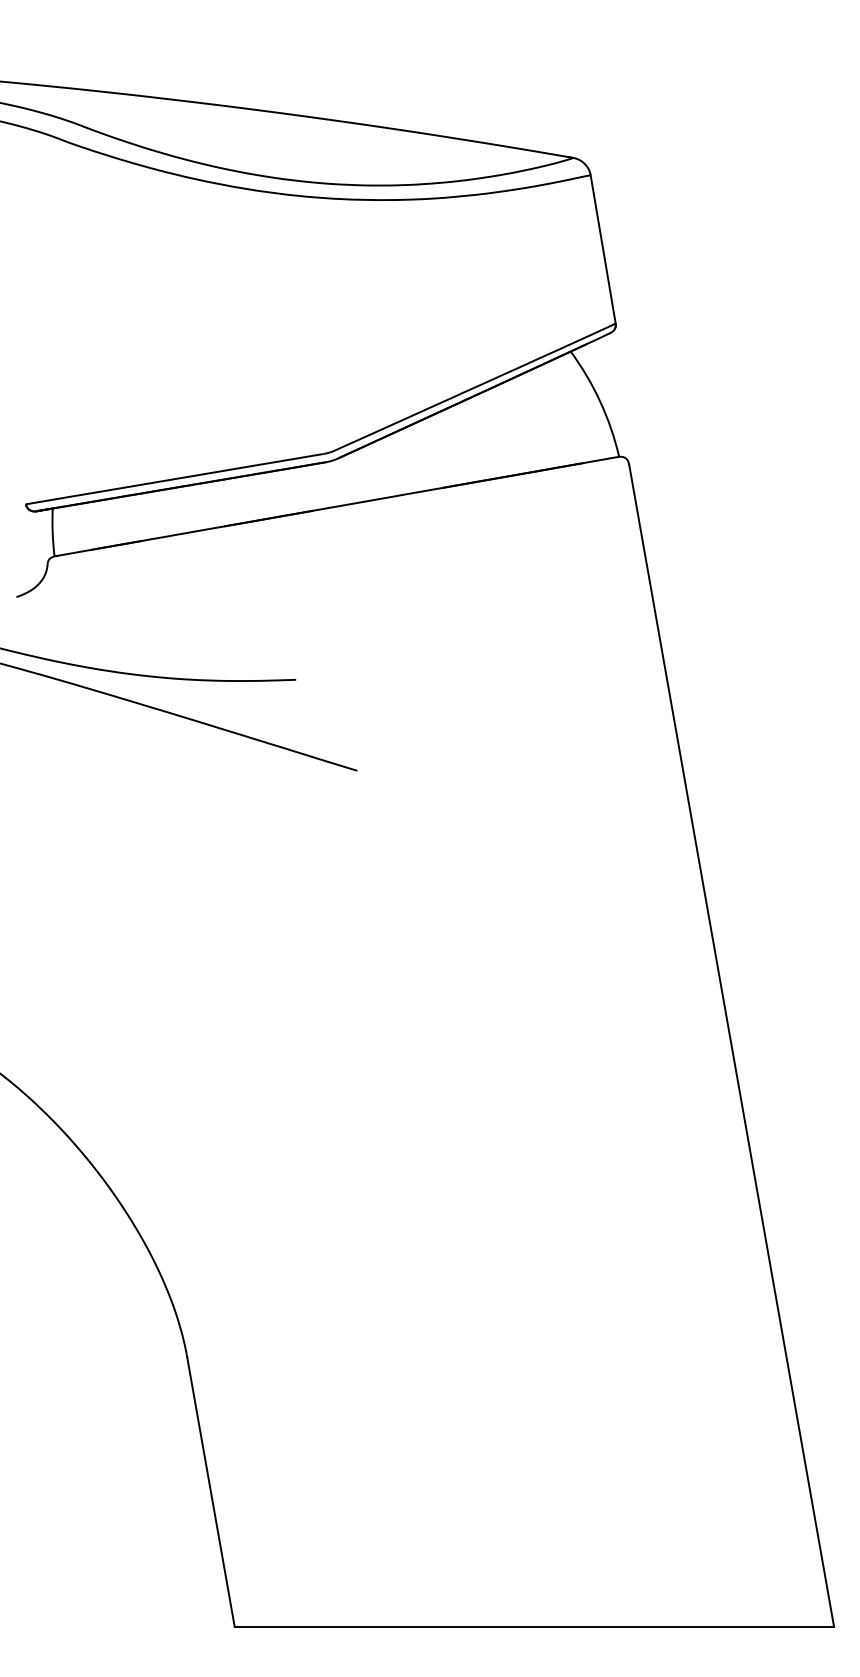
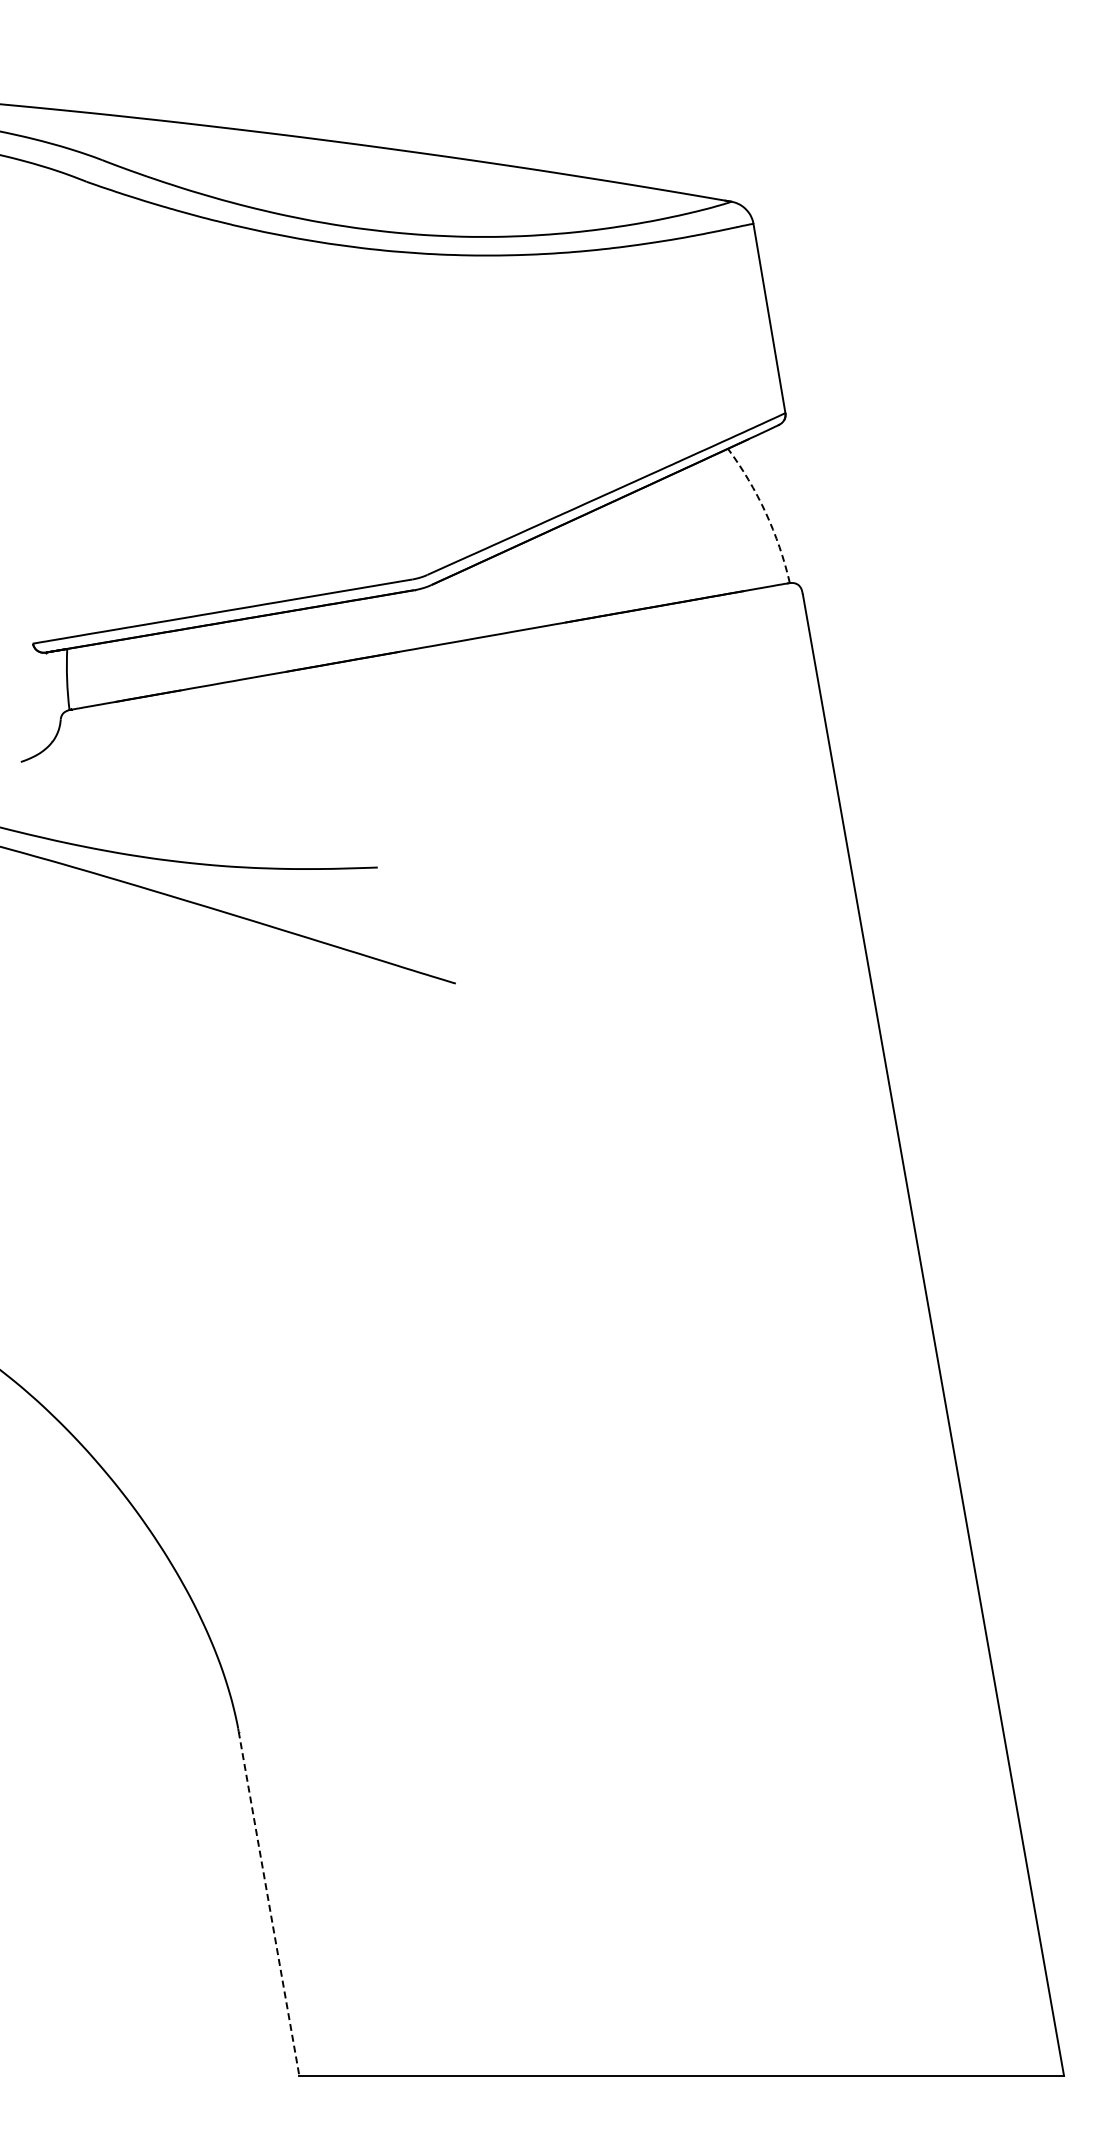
arc: (600, 401) -> (765, 512), solid -> dashed
line: (211, 1491) -> (269, 1903), solid -> dashed

